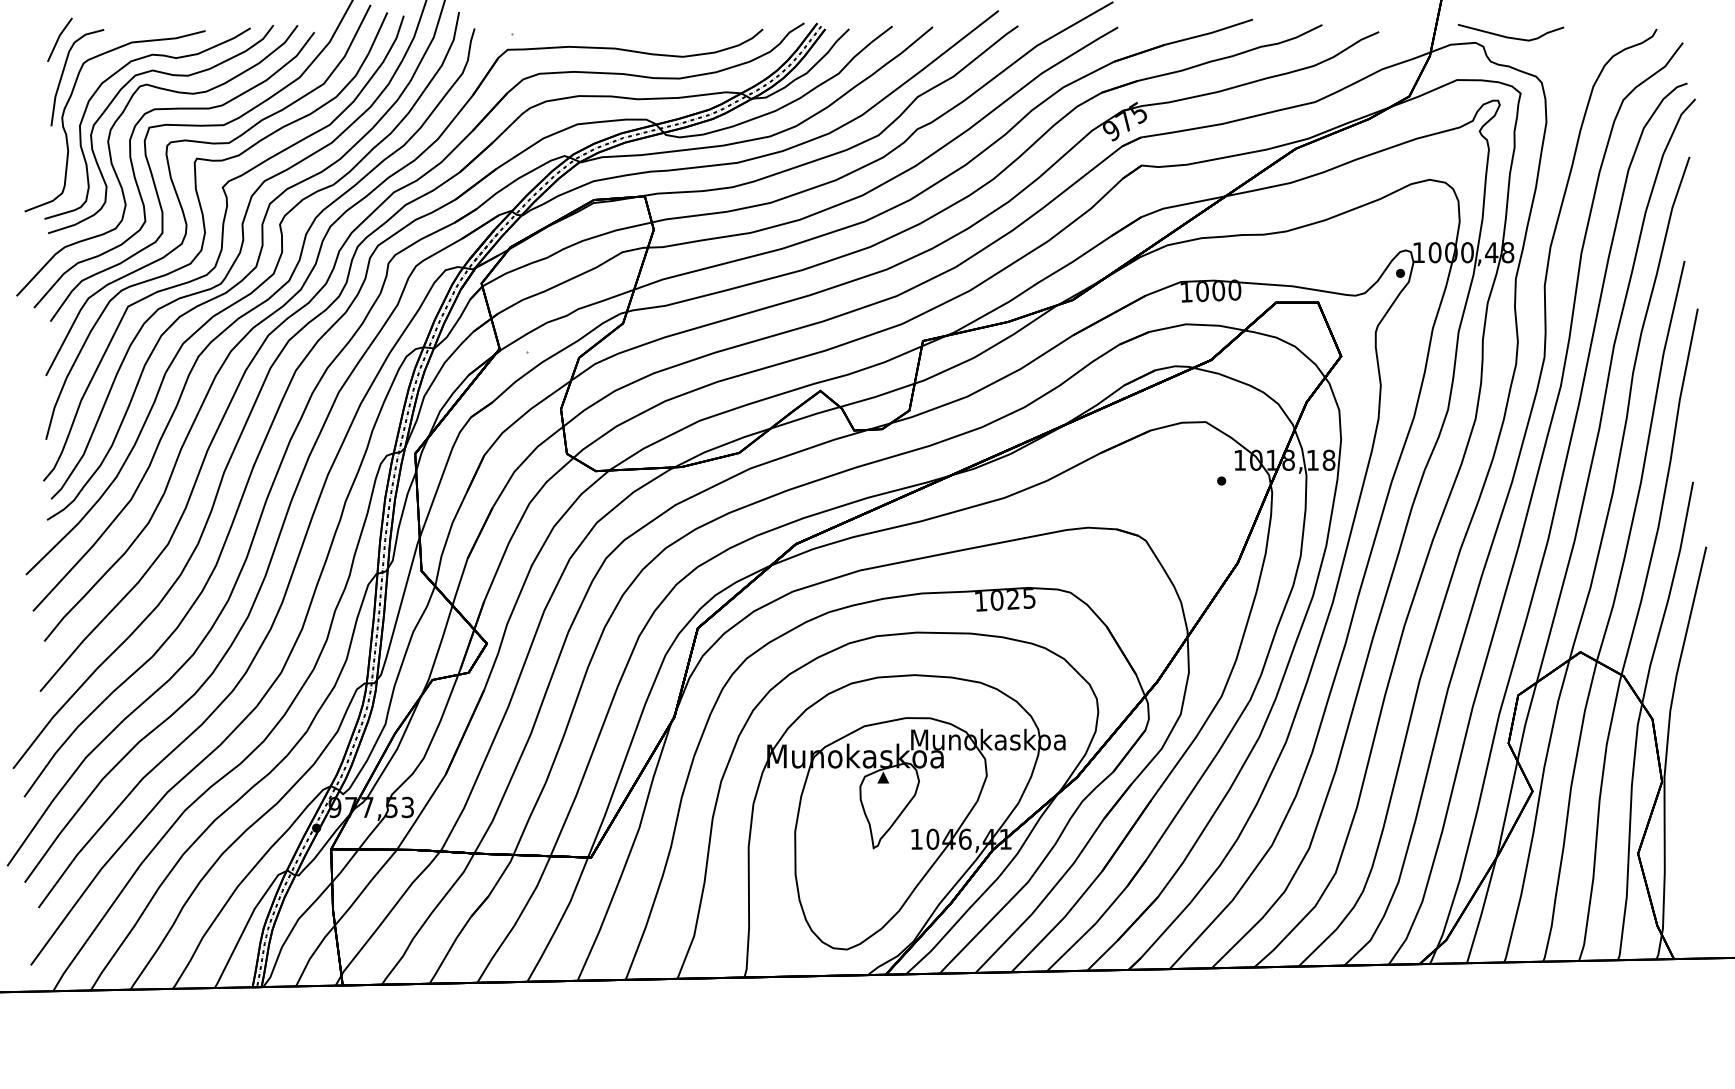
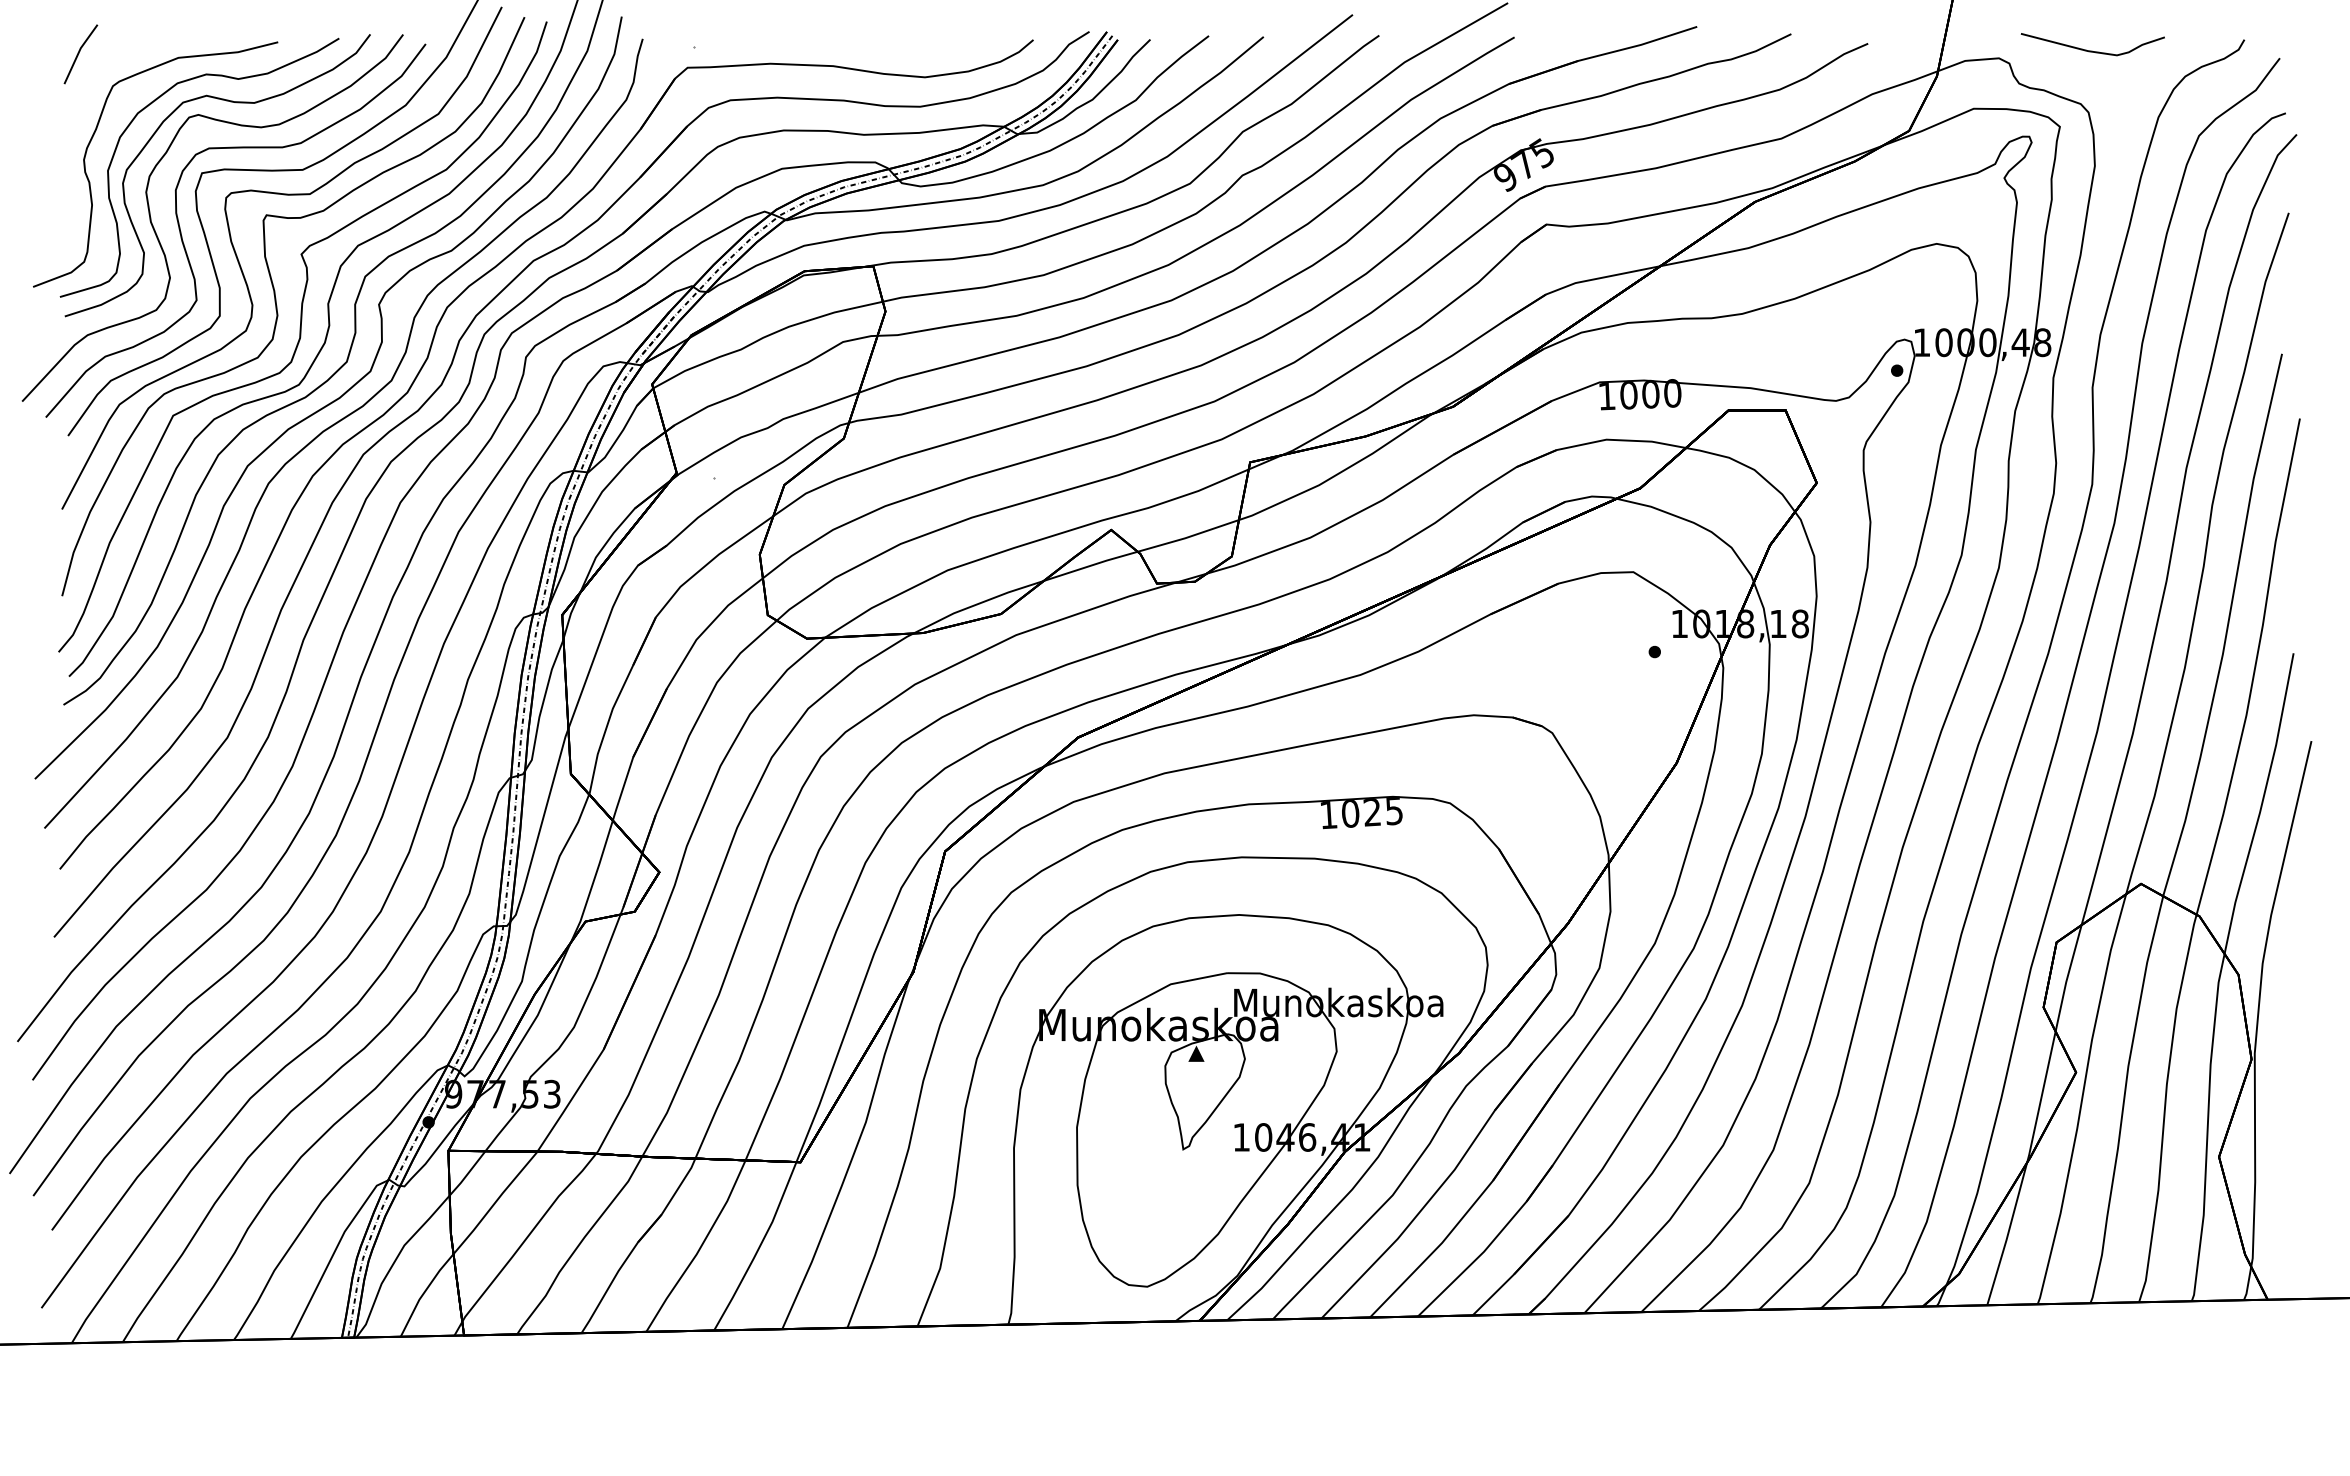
curve: (1510, 37) -> (2092, 50), moved
curve: (63, 73) -> (85, 100), removed

